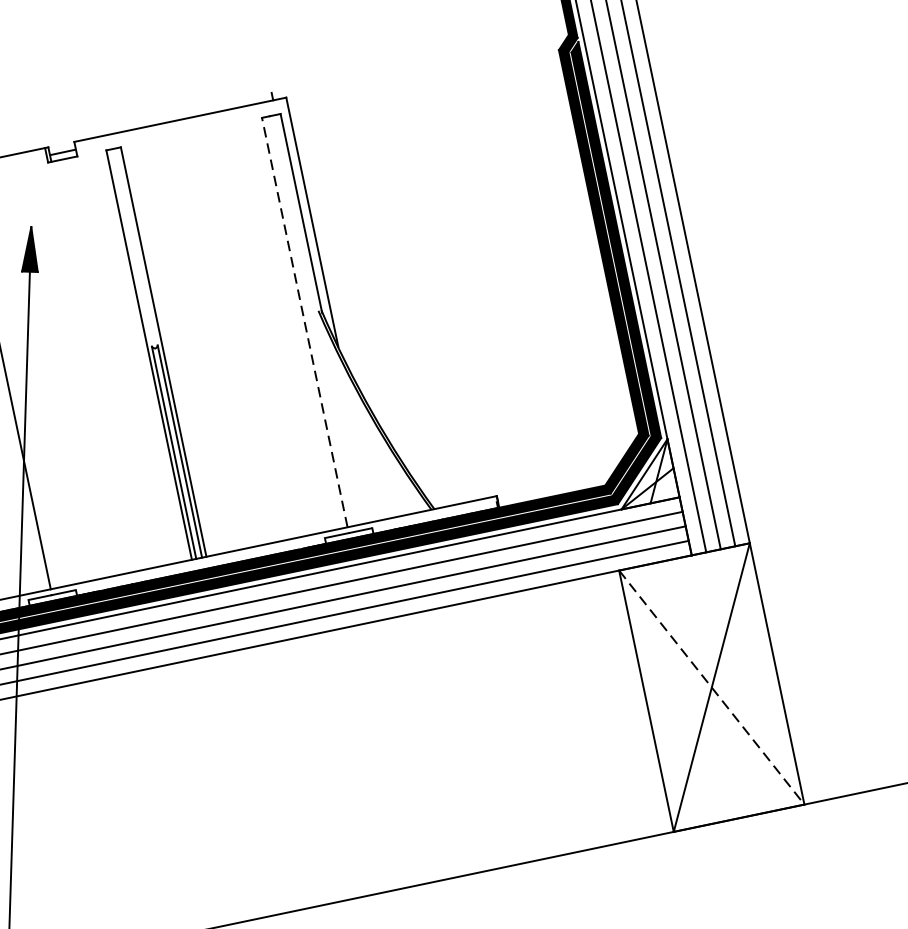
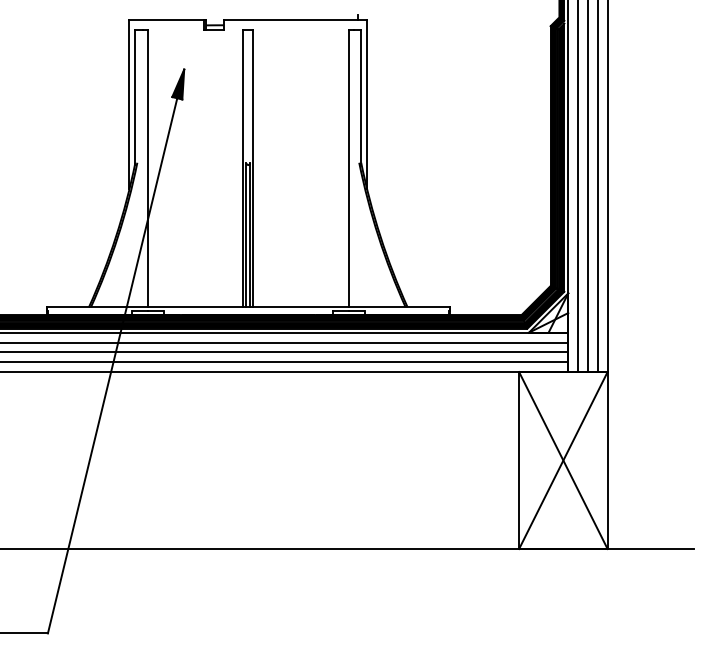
line: (304, 322) -> (348, 168), dashed -> solid
line: (711, 687) -> (563, 460), dashed -> solid

